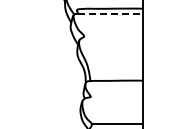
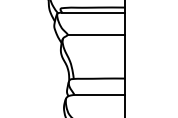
line: (110, 13) -> (93, 12), dashed -> solid
line: (113, 36) -> (96, 35), added
line: (116, 97) -> (99, 95), added

